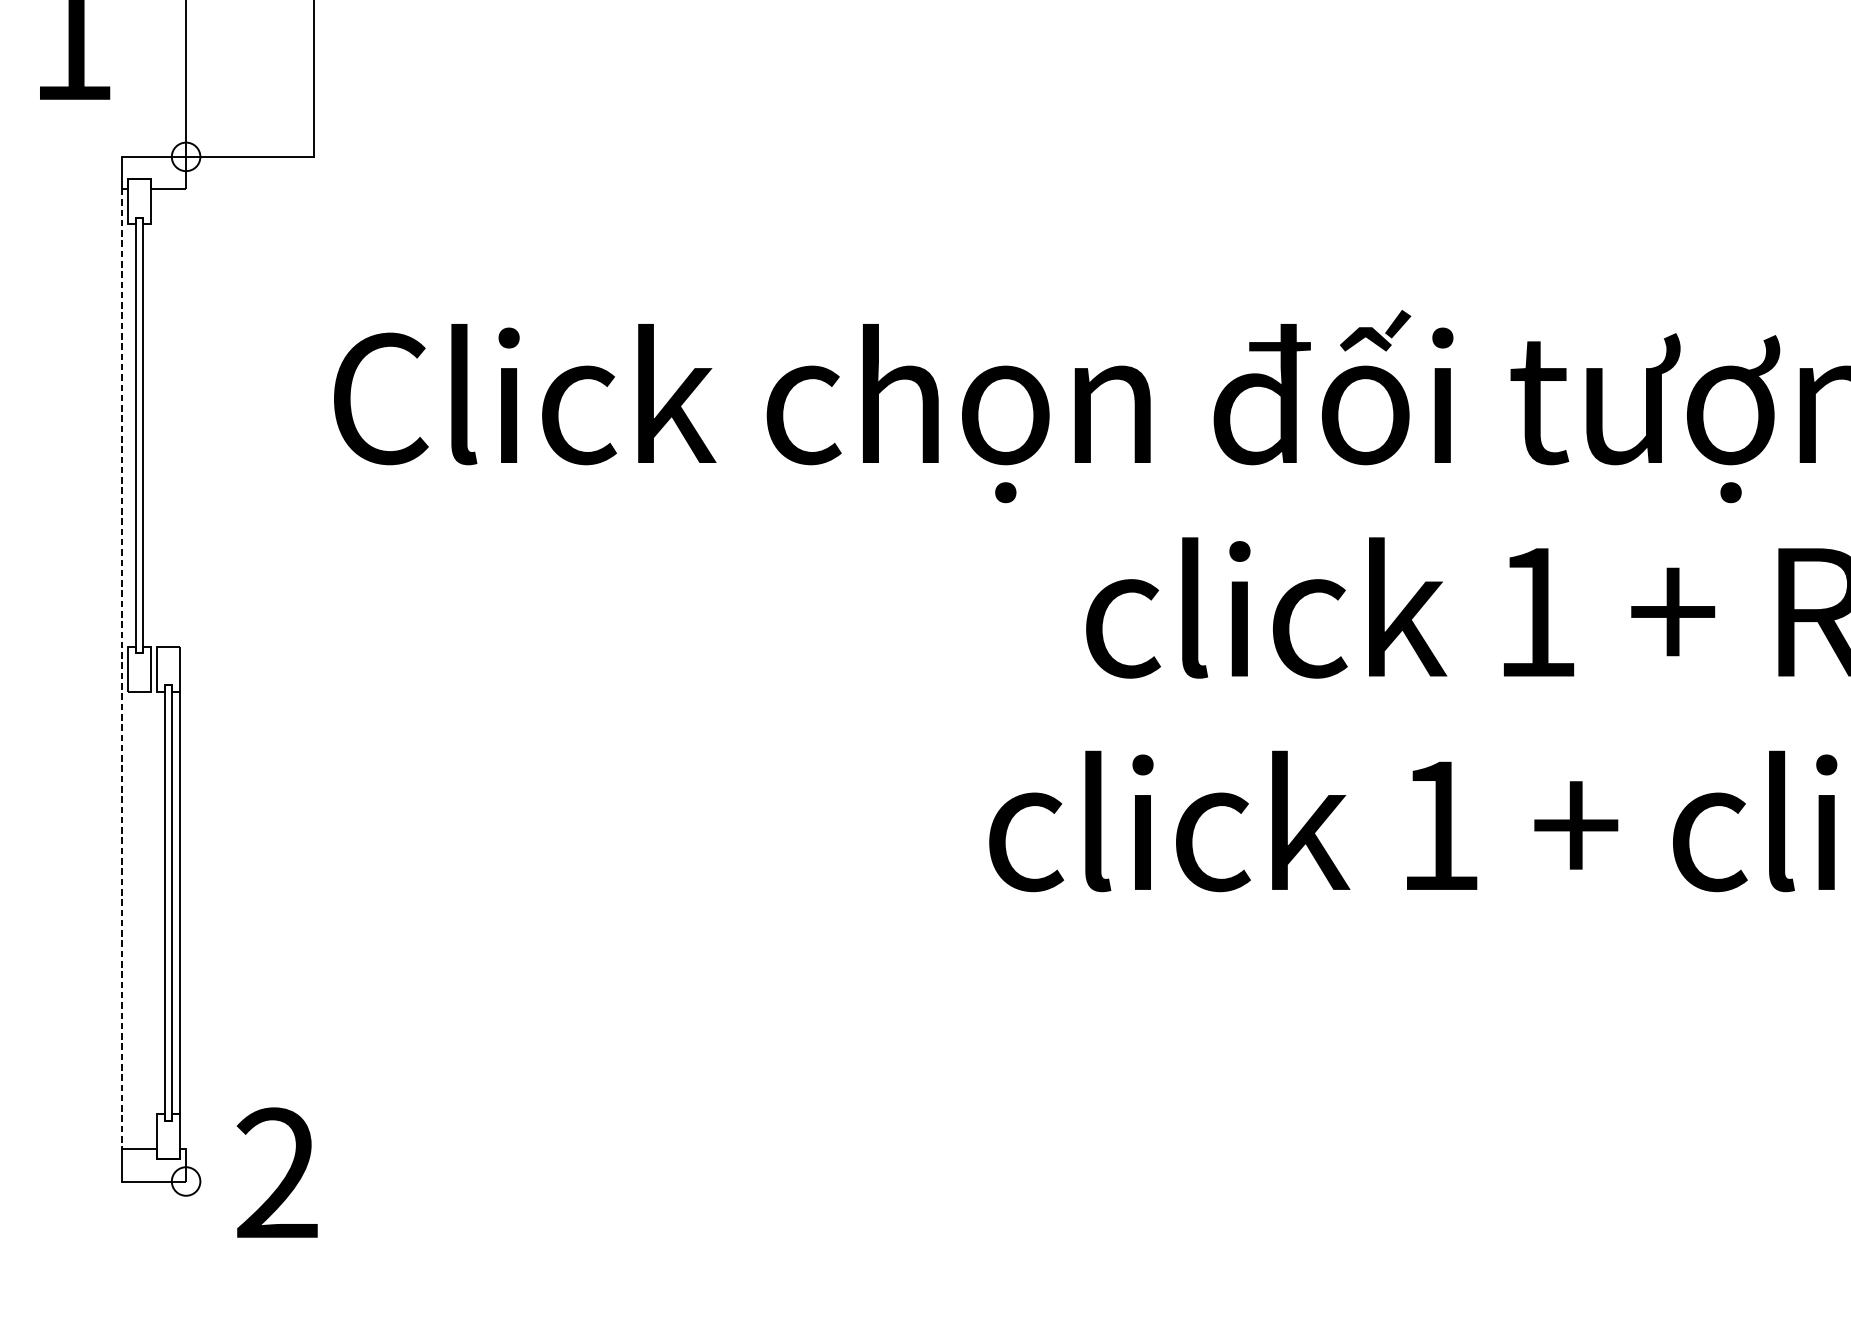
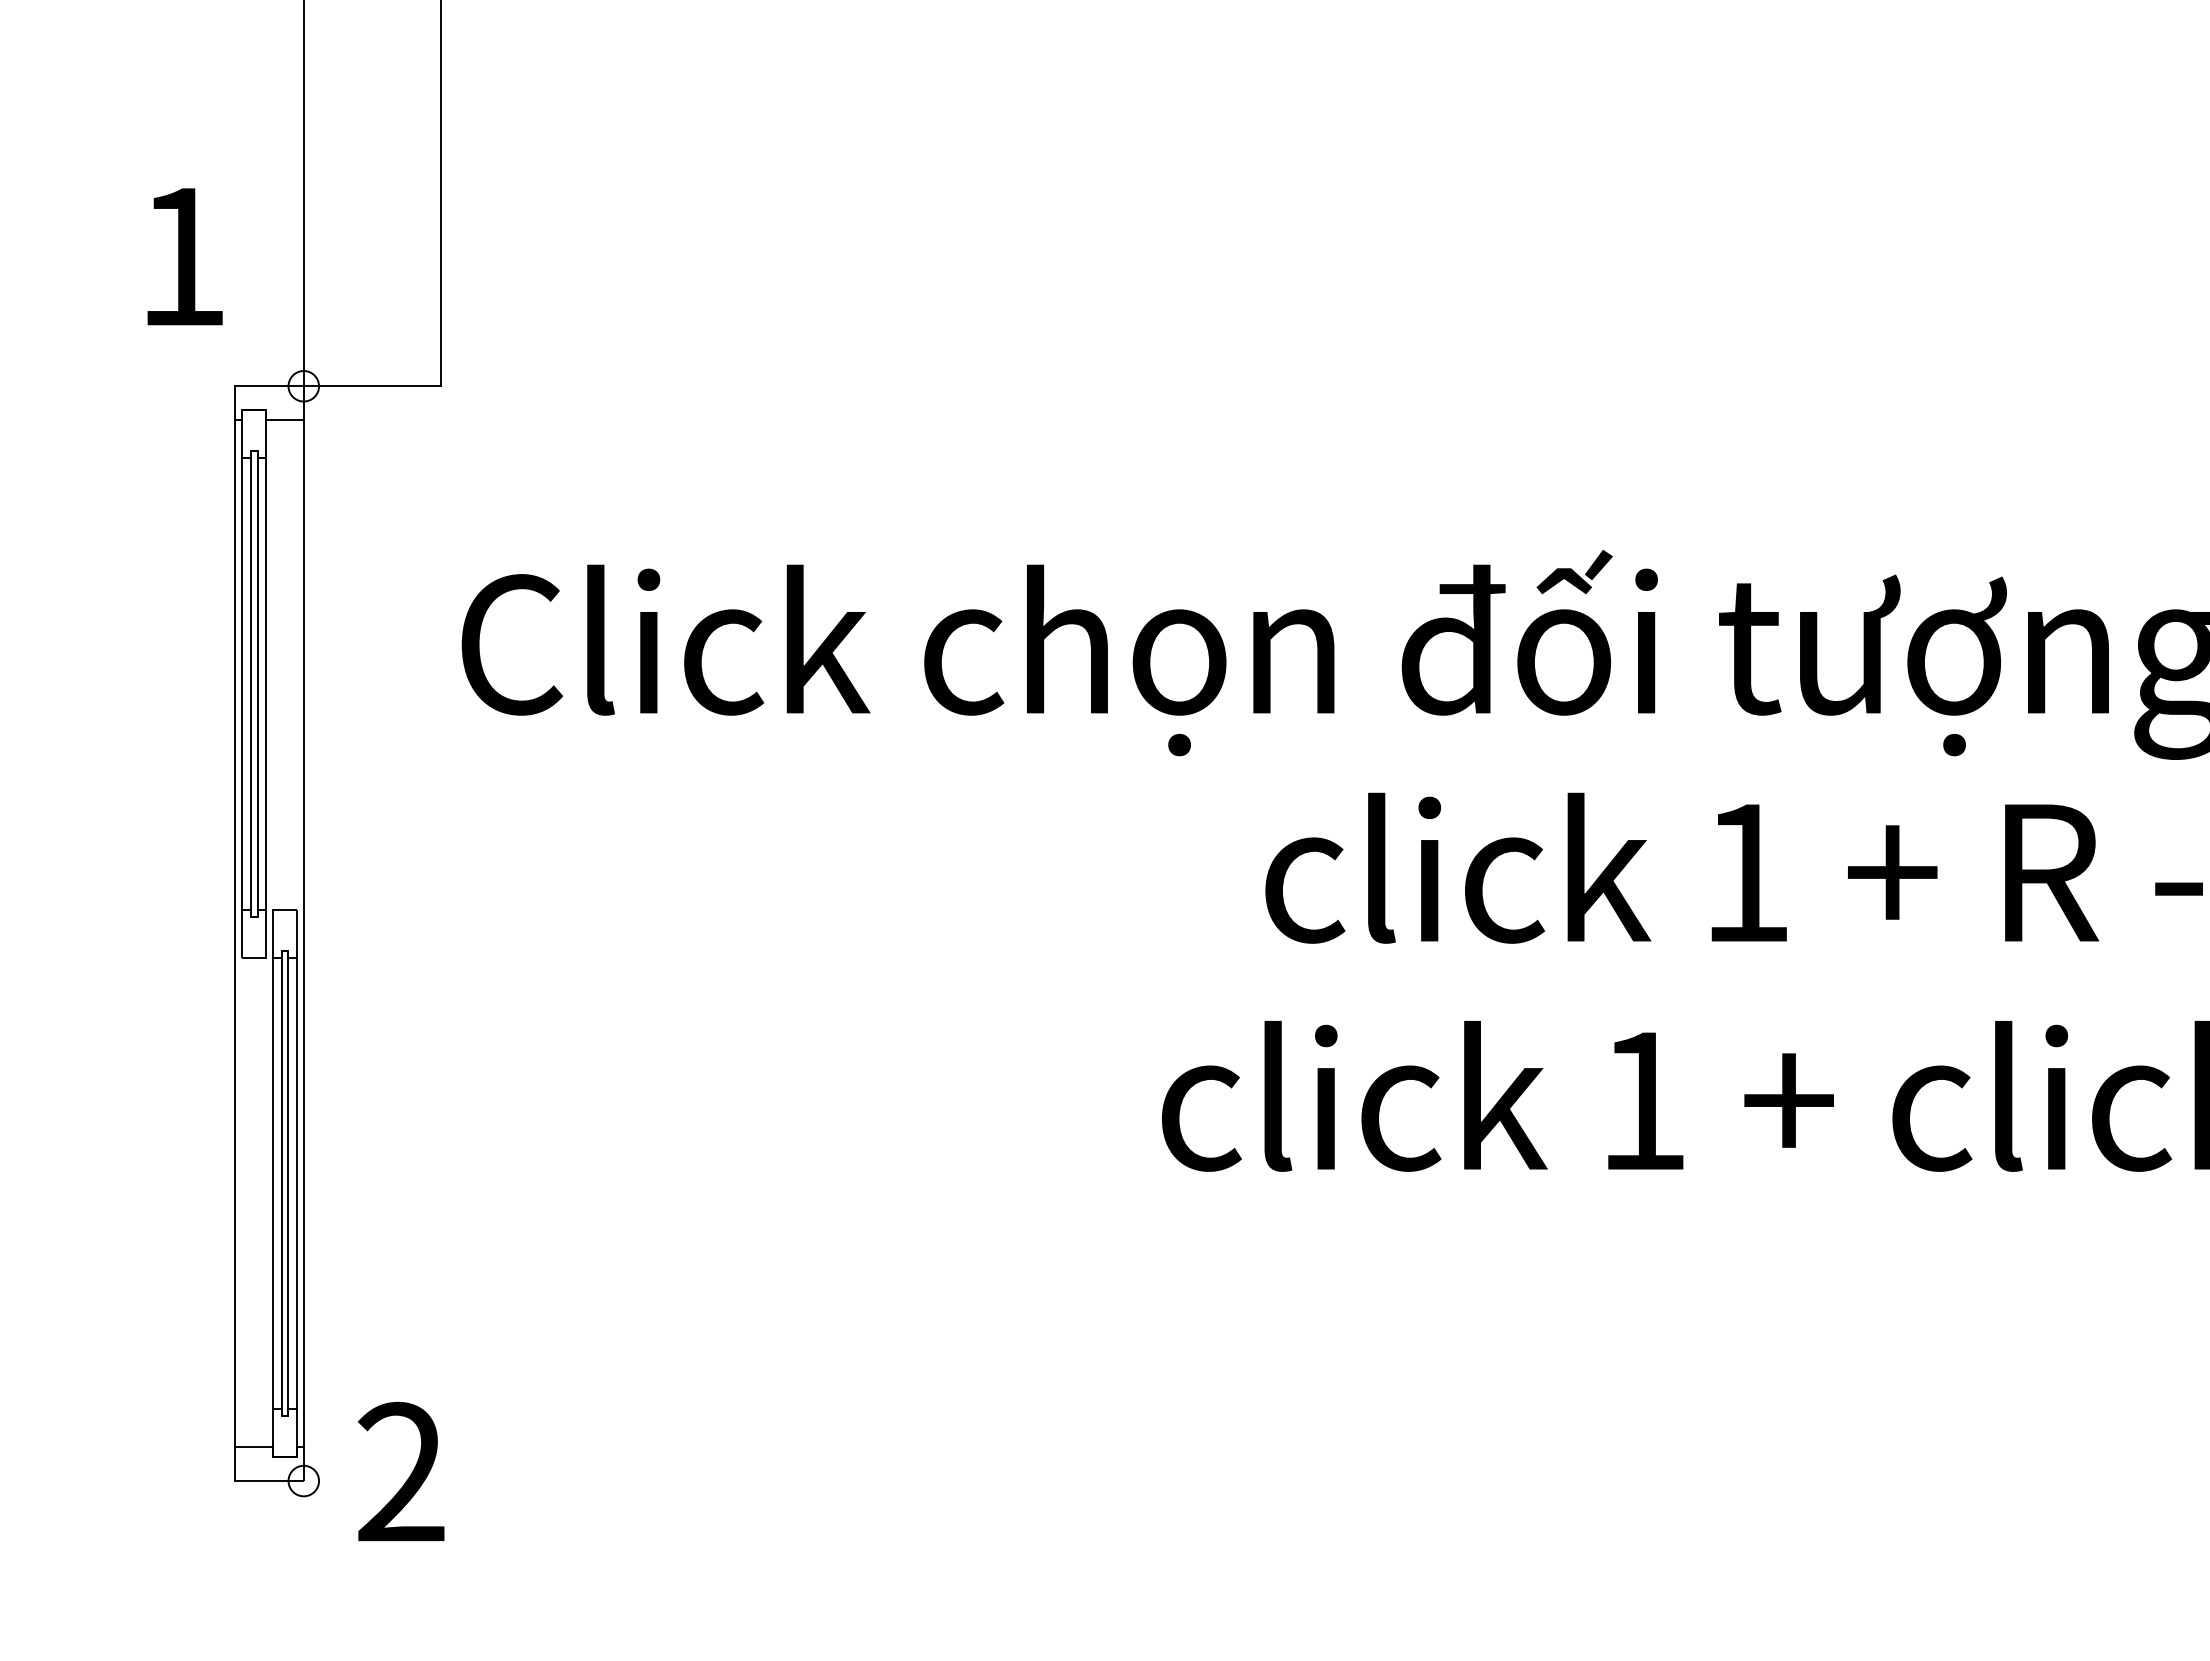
line: (128, 435) -> (242, 683), added
line: (151, 435) -> (266, 683), added
line: (122, 669) -> (235, 934), dashed -> solid
line: (185, 669) -> (303, 933), added
line: (157, 903) -> (273, 1183), added

